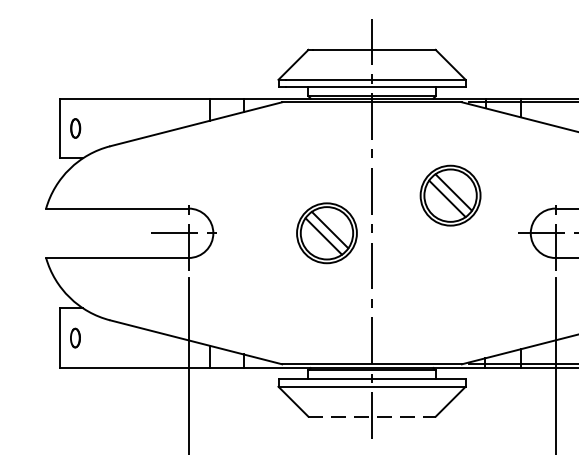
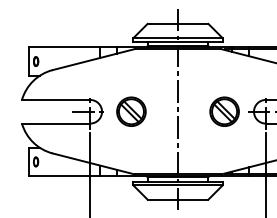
part: (450, 195) -> (224, 111), moved
part: (327, 232) -> (131, 111), moved
line: (373, 416) -> (178, 199), dashed -> solid

